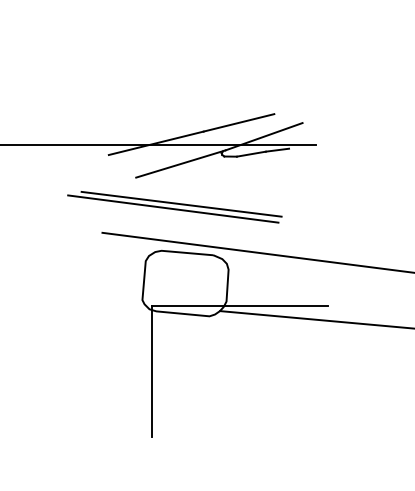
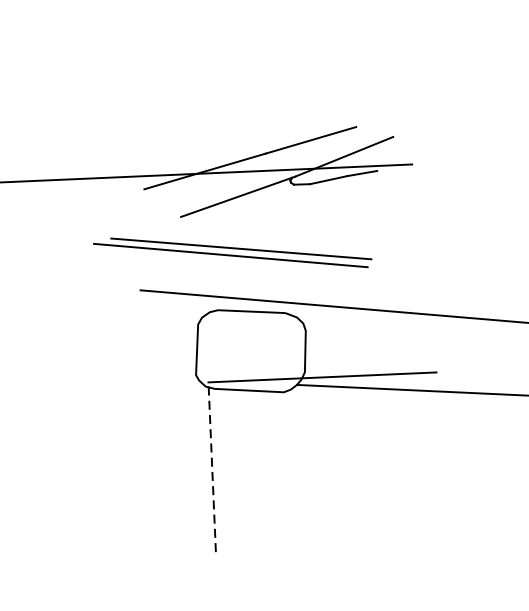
line: (151, 371) -> (211, 466), solid -> dashed

